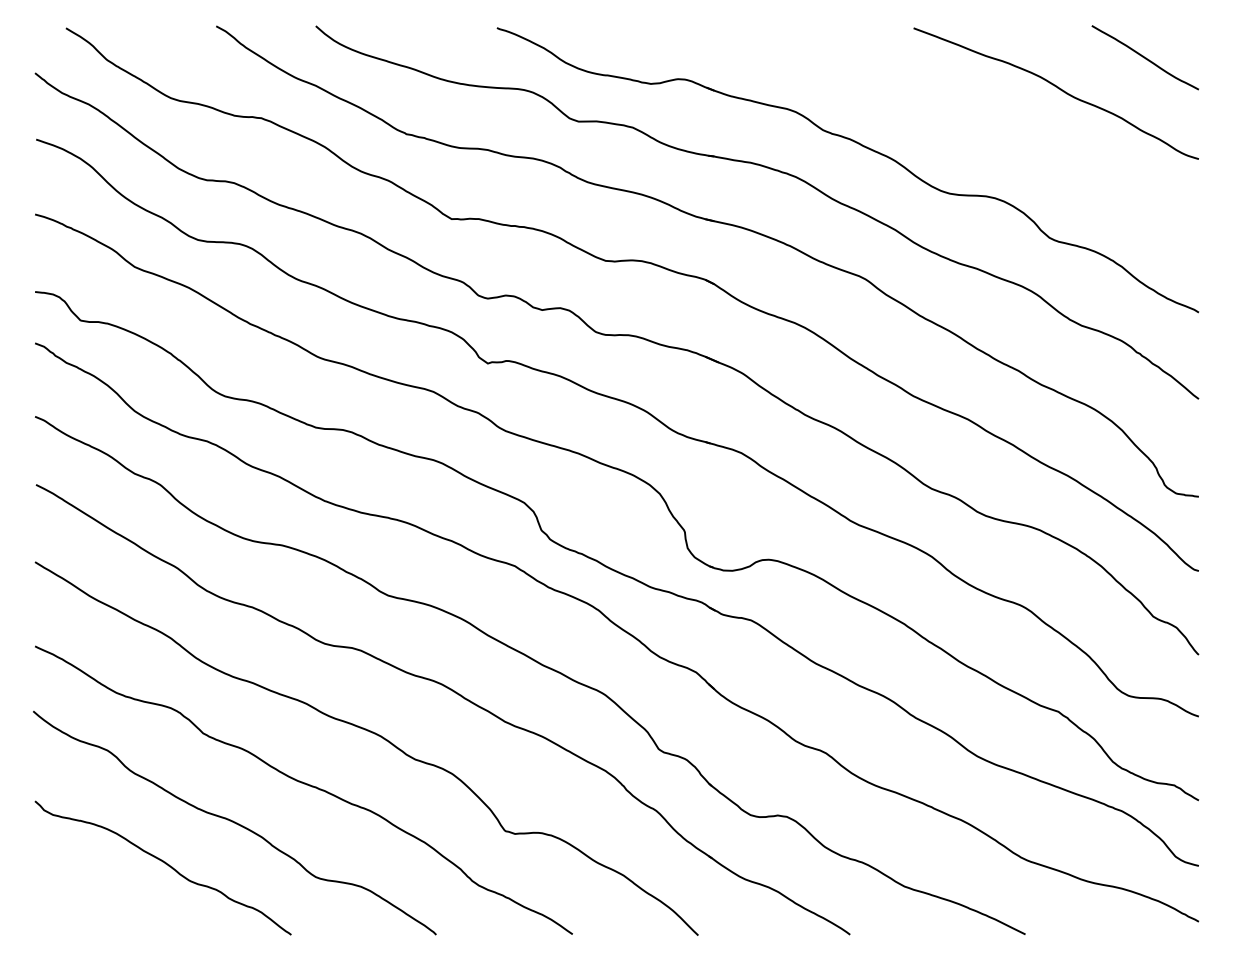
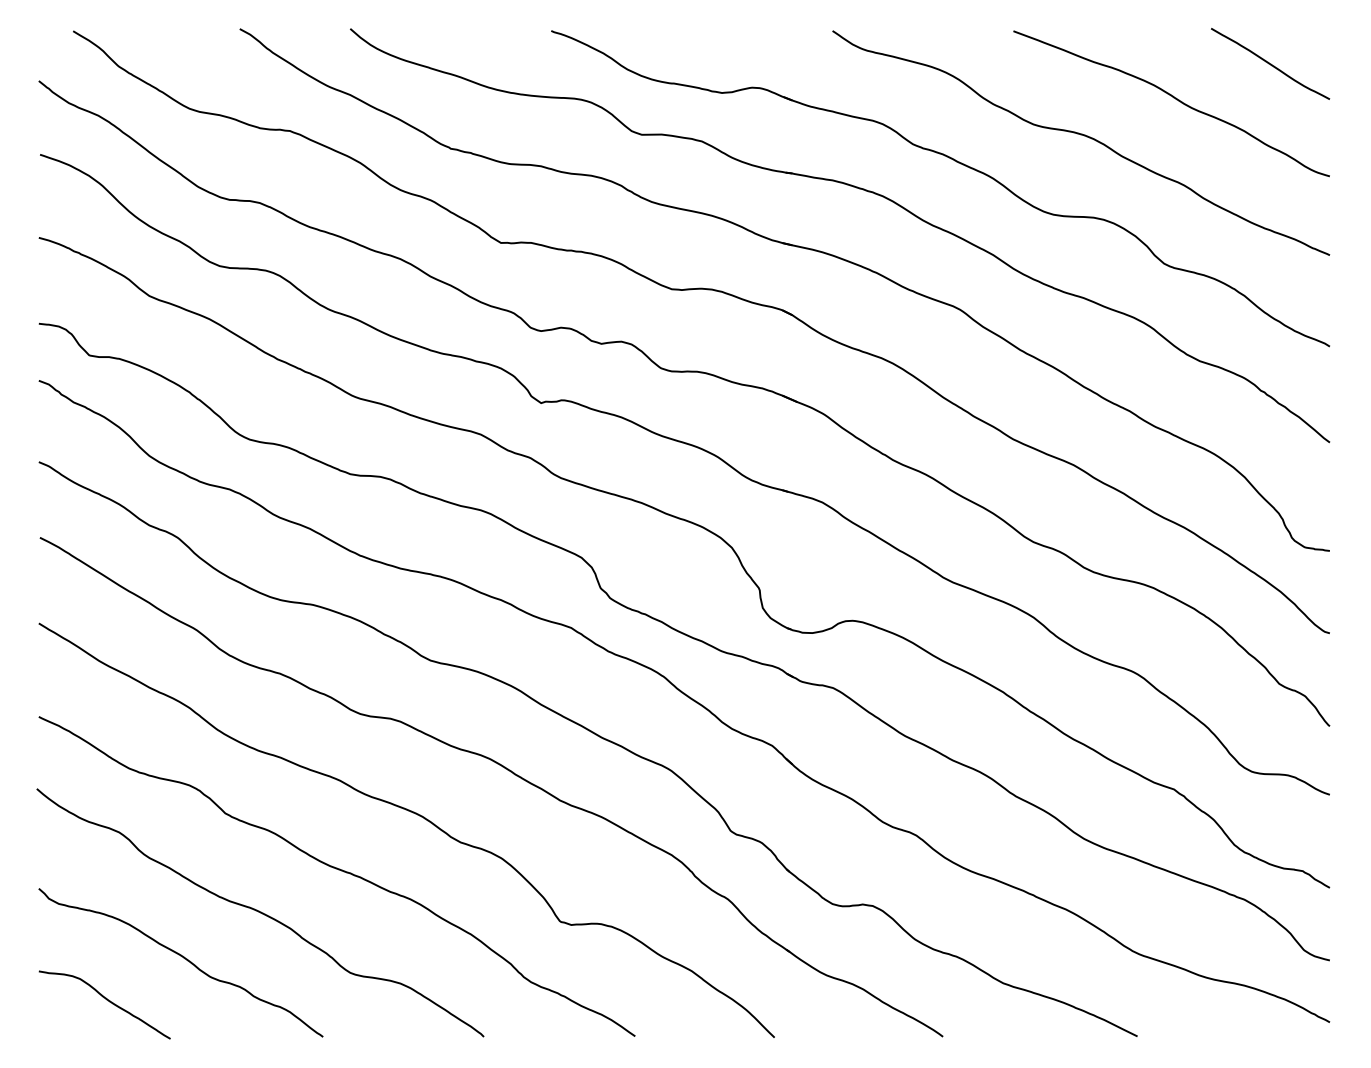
curve: (974, 122) -> (1080, 135), added
curve: (96, 902) -> (107, 1001), added

